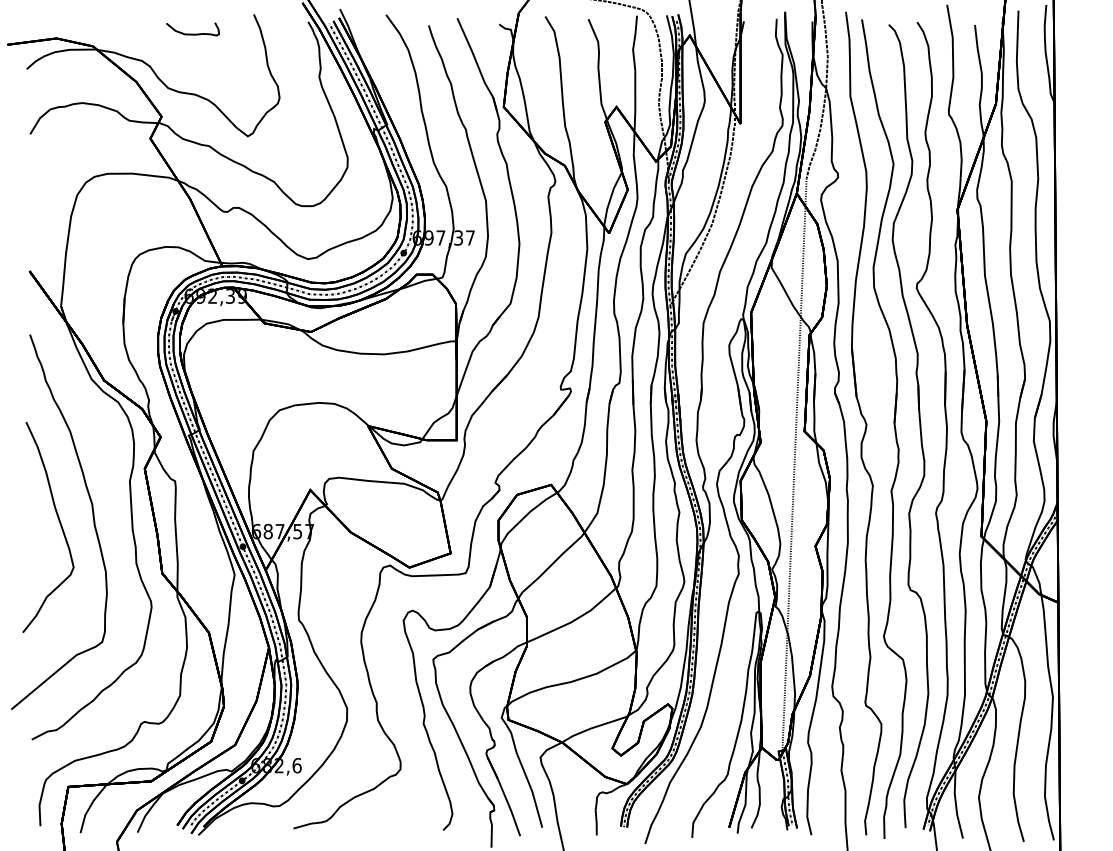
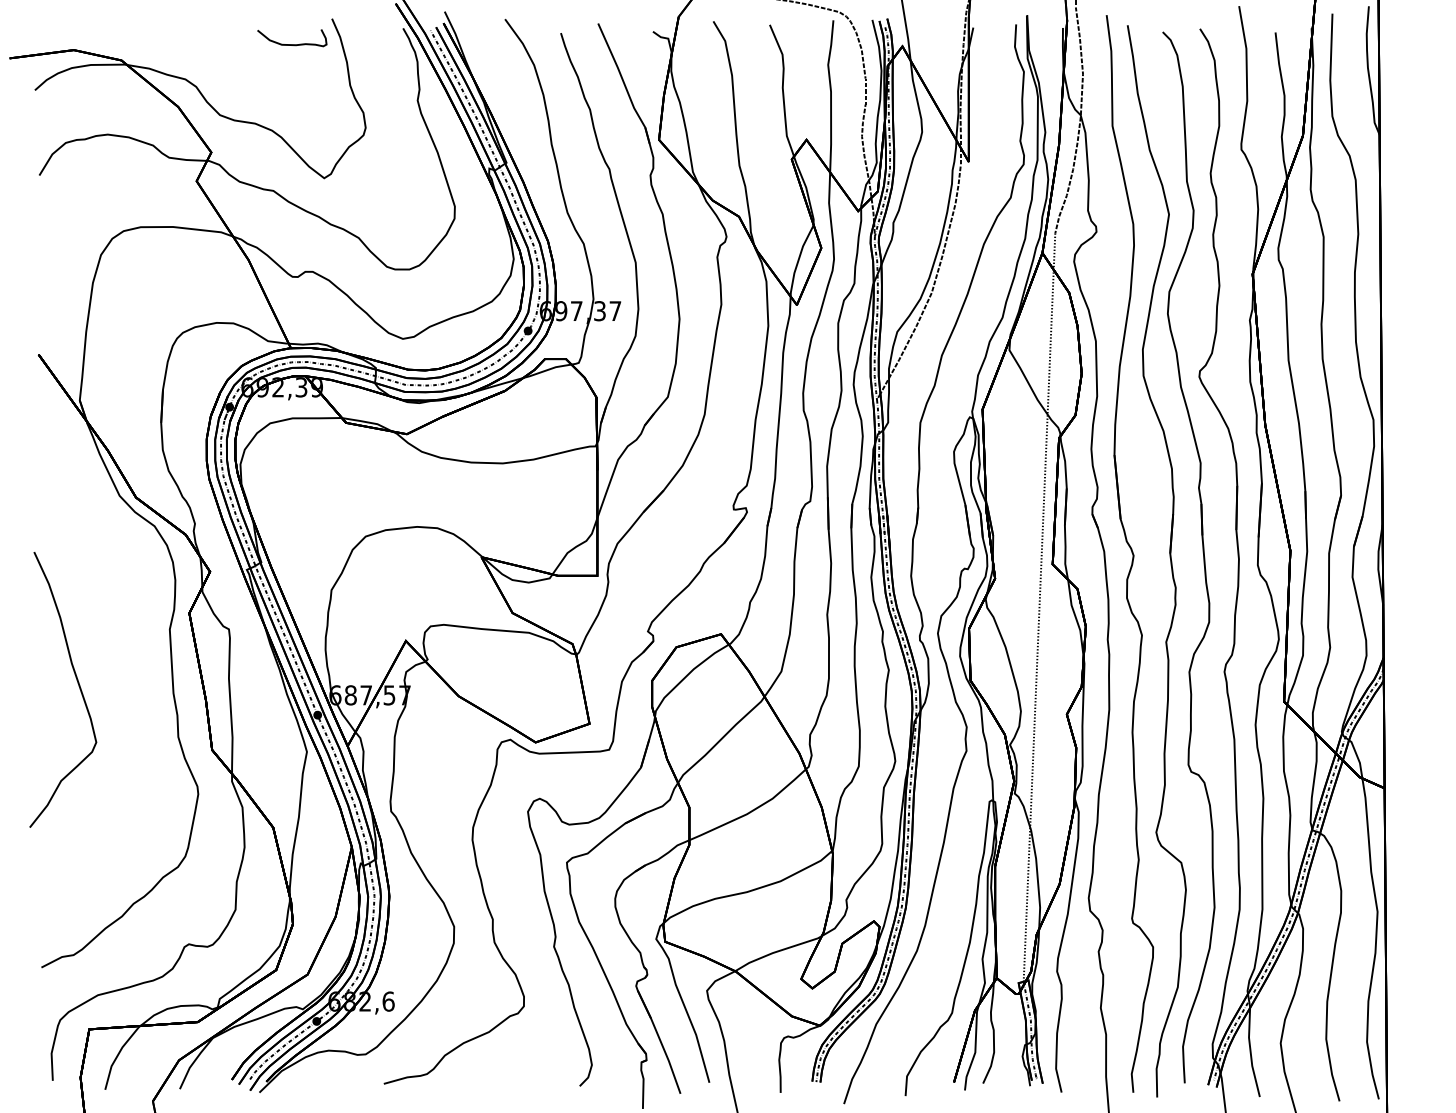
curve: (193, 34) -> (292, 44), moved
curve: (92, 518) -> (121, 678), removed

